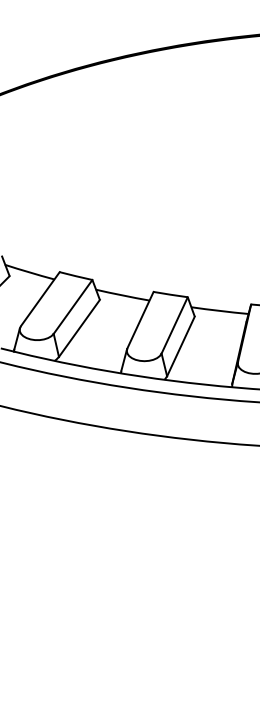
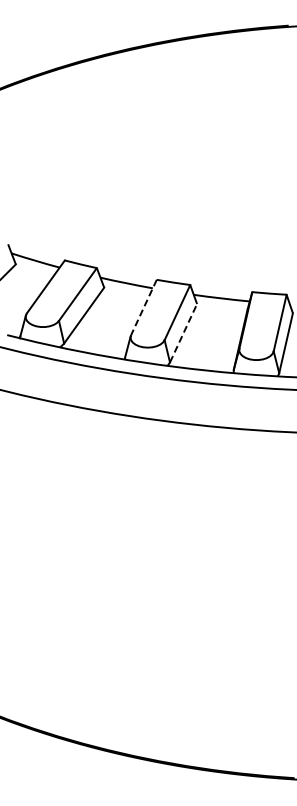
line: (140, 320) -> (143, 307), solid -> dashed
line: (180, 345) -> (183, 332), solid -> dashed

